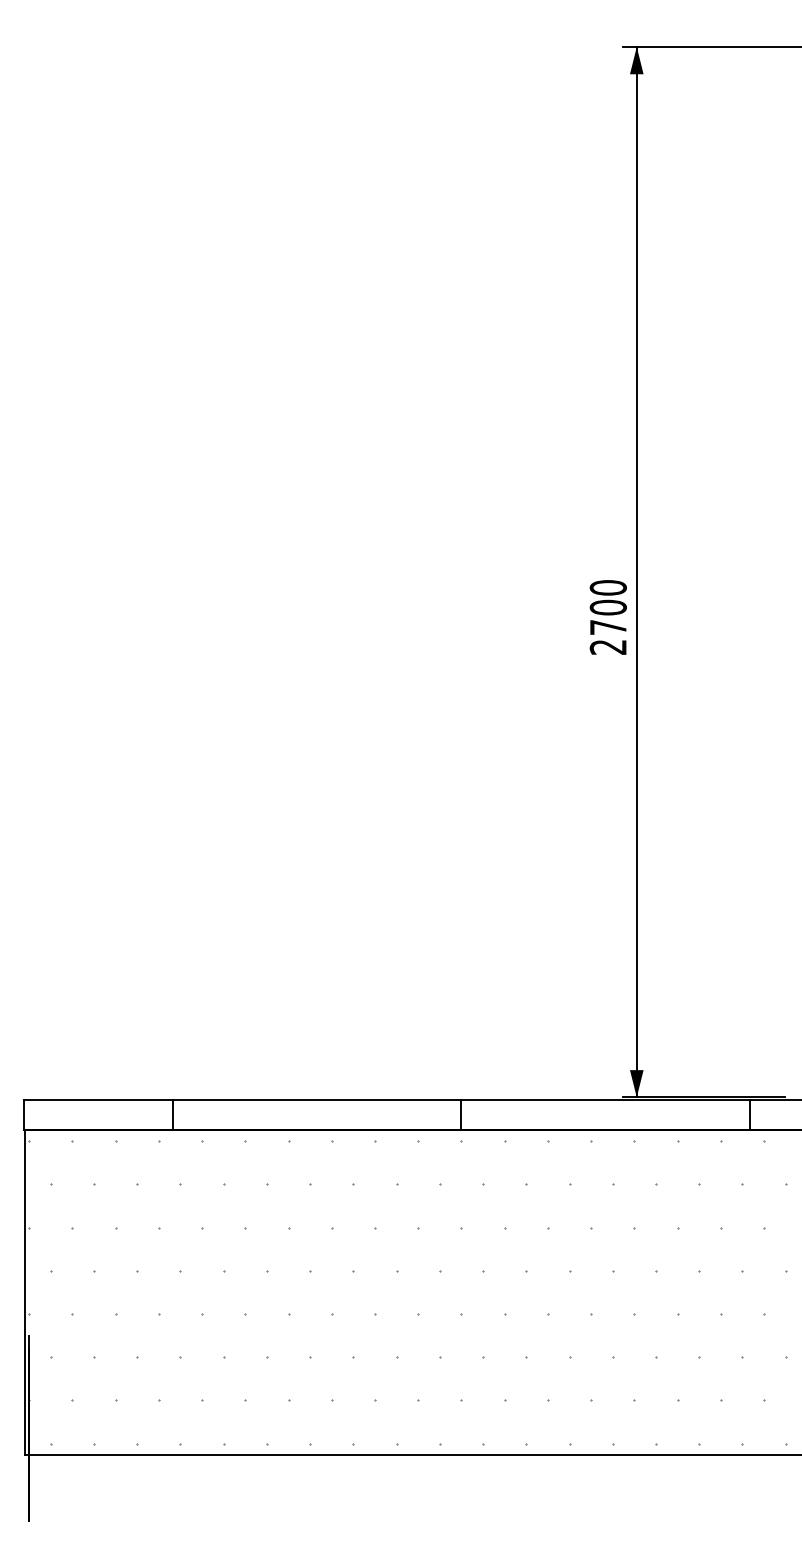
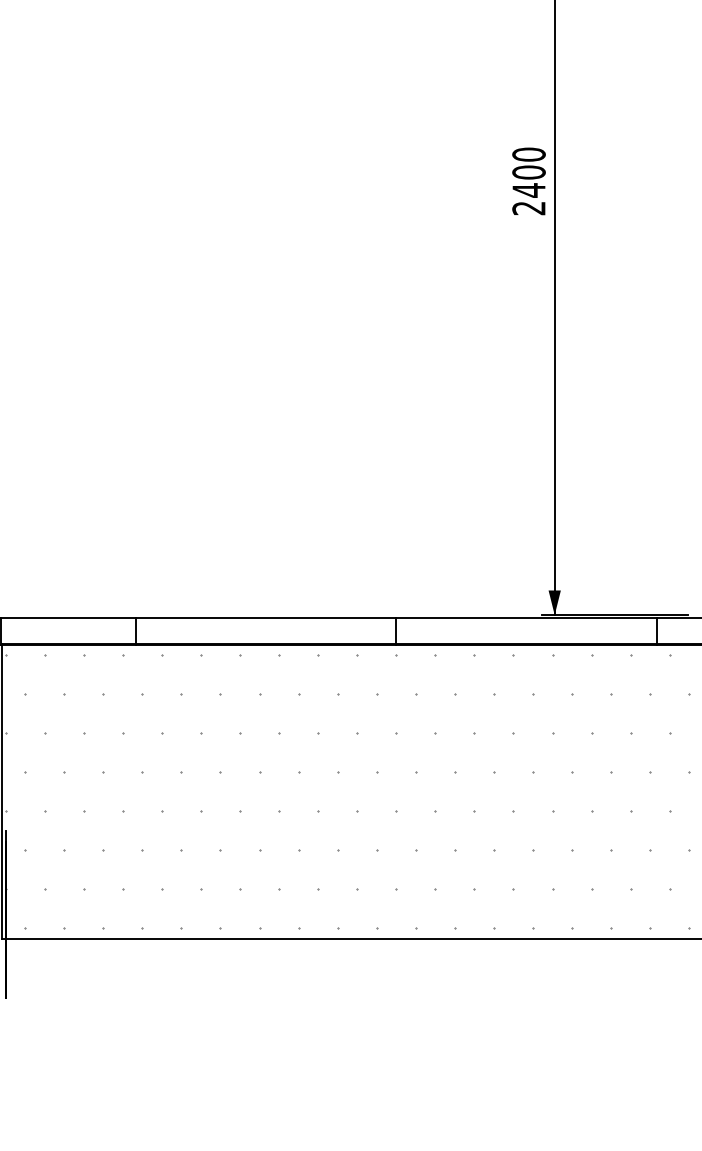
text: (608, 627) -> (529, 190), 2700 -> 2400

